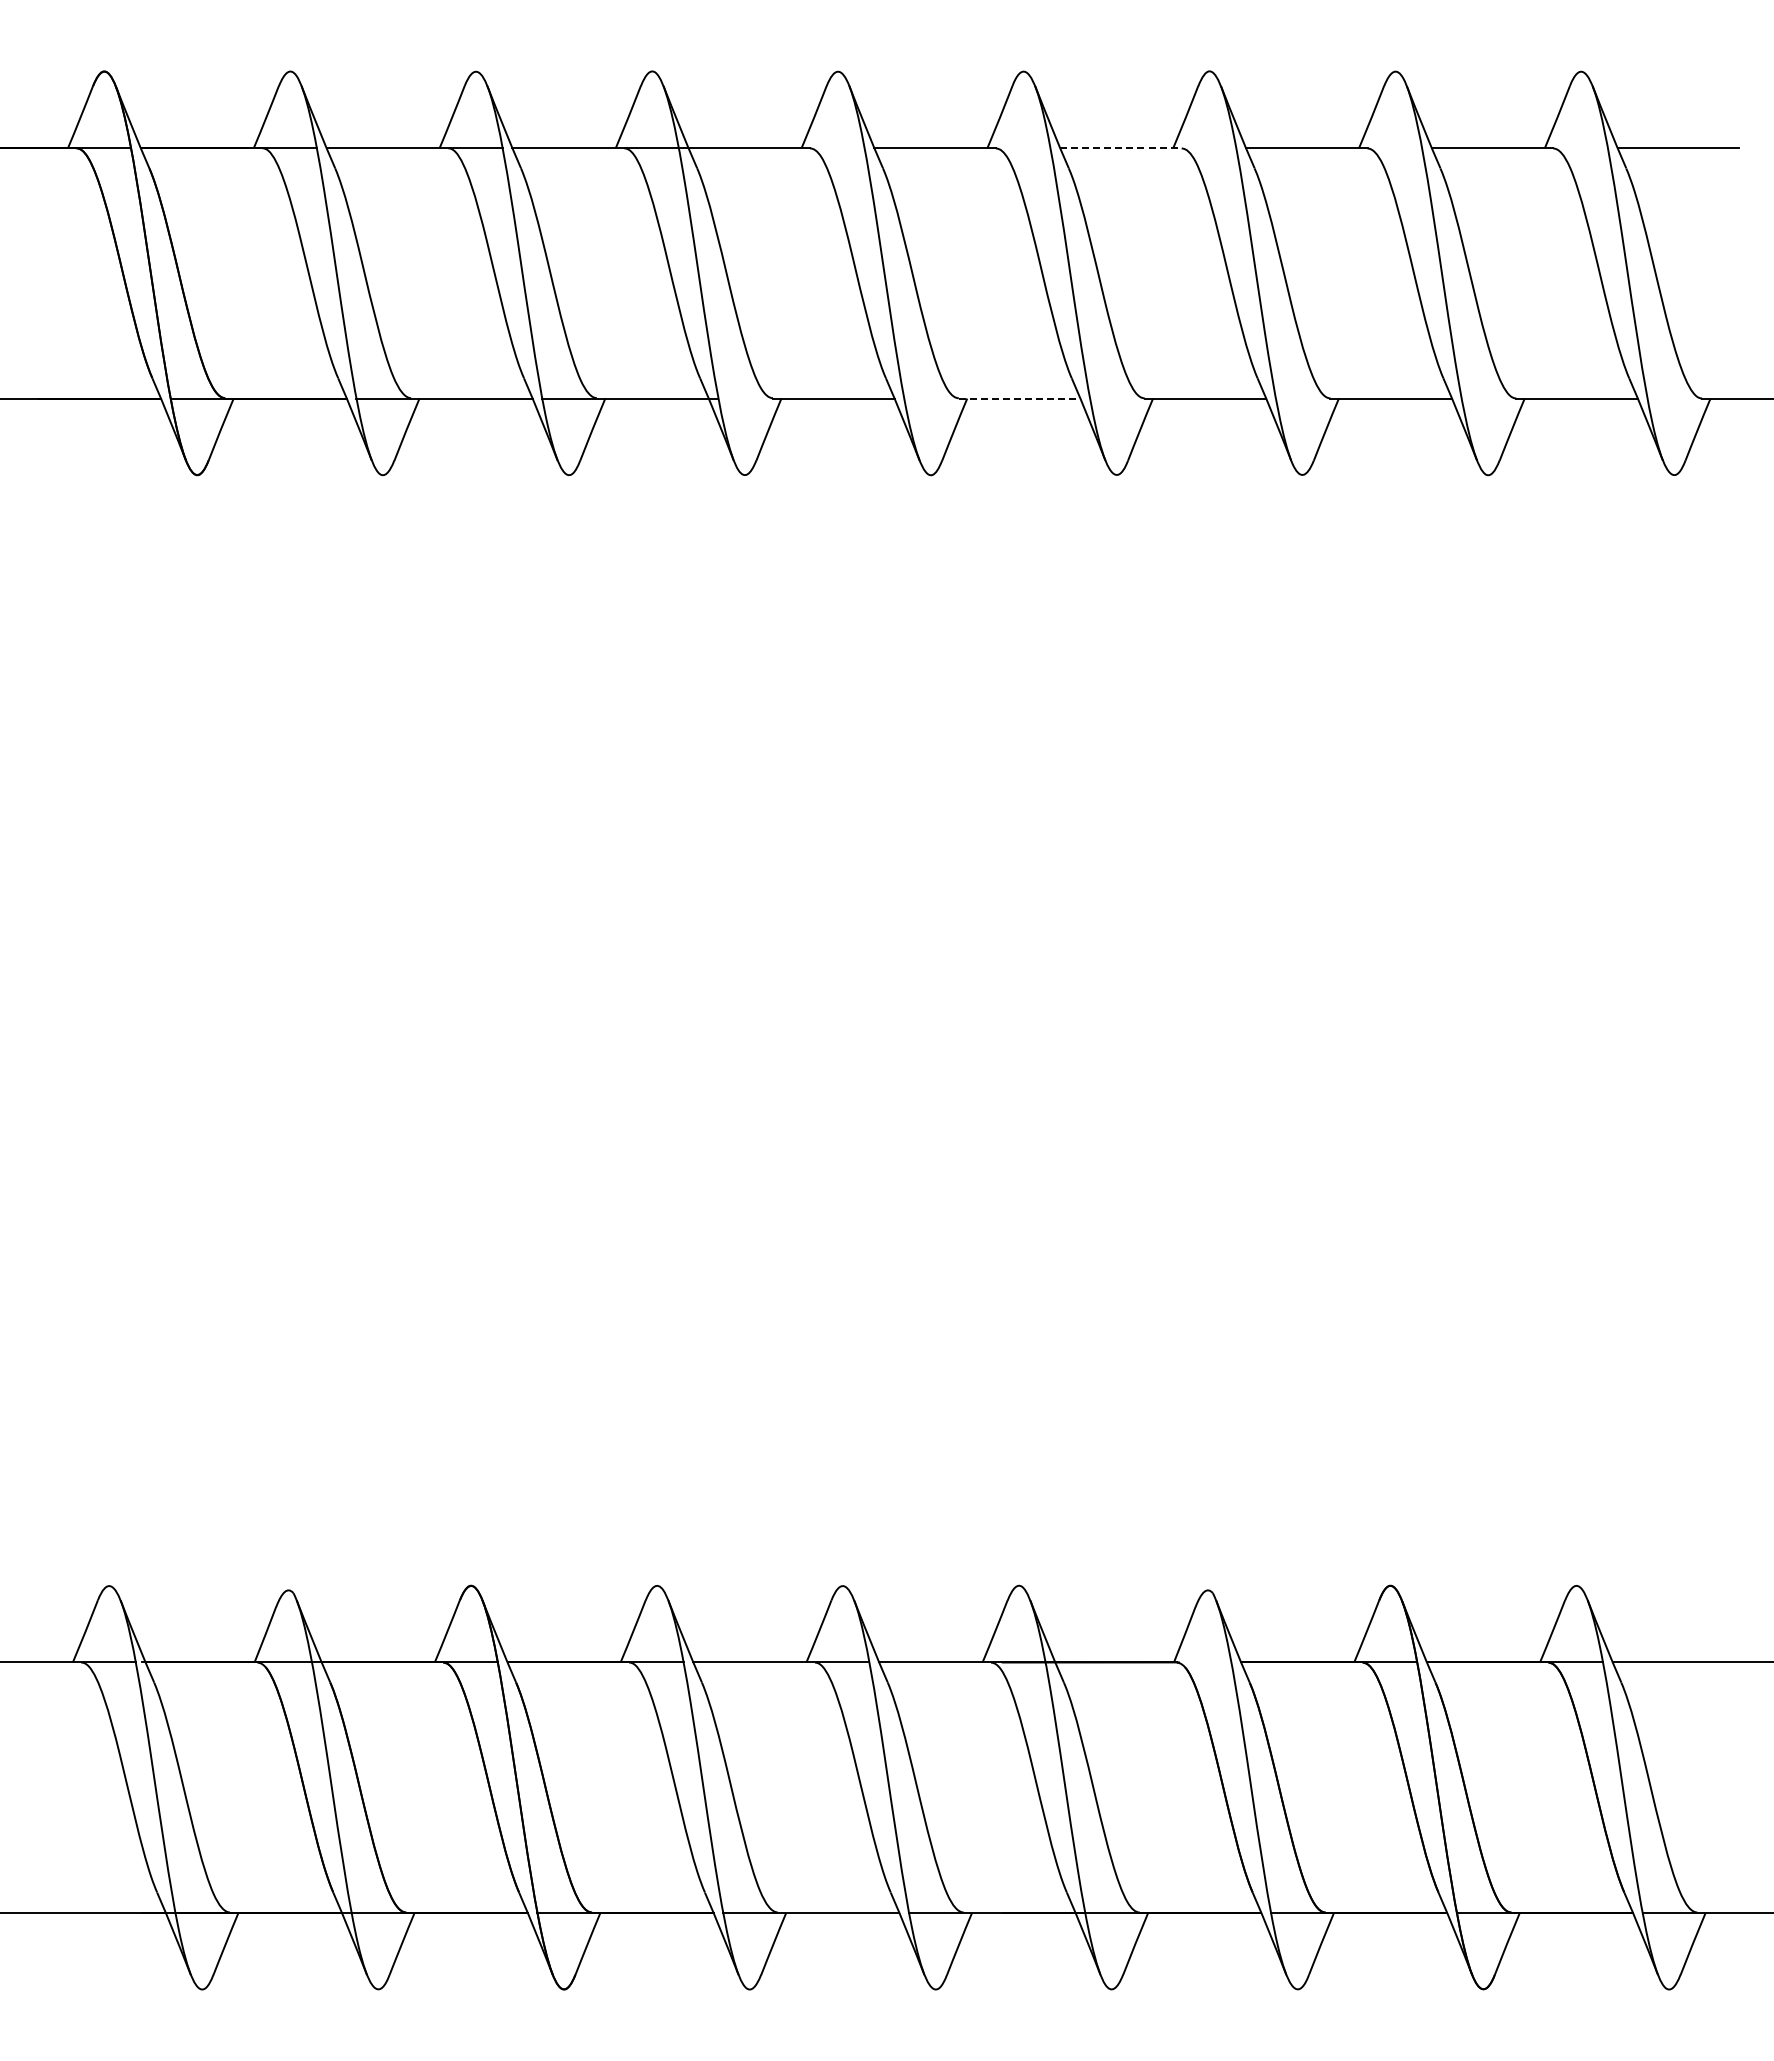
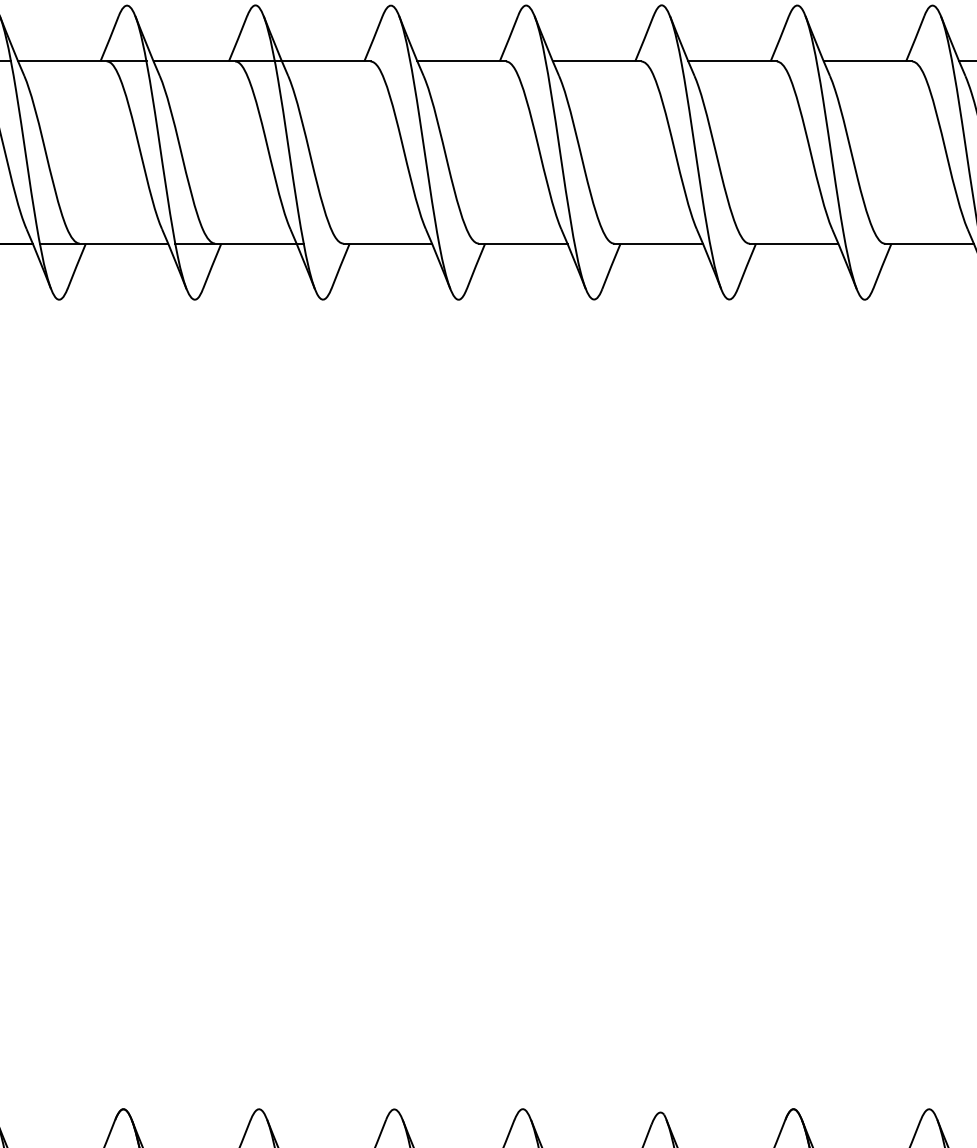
line: (1120, 148) -> (596, 61), dashed -> solid
line: (1019, 398) -> (523, 243), dashed -> solid

